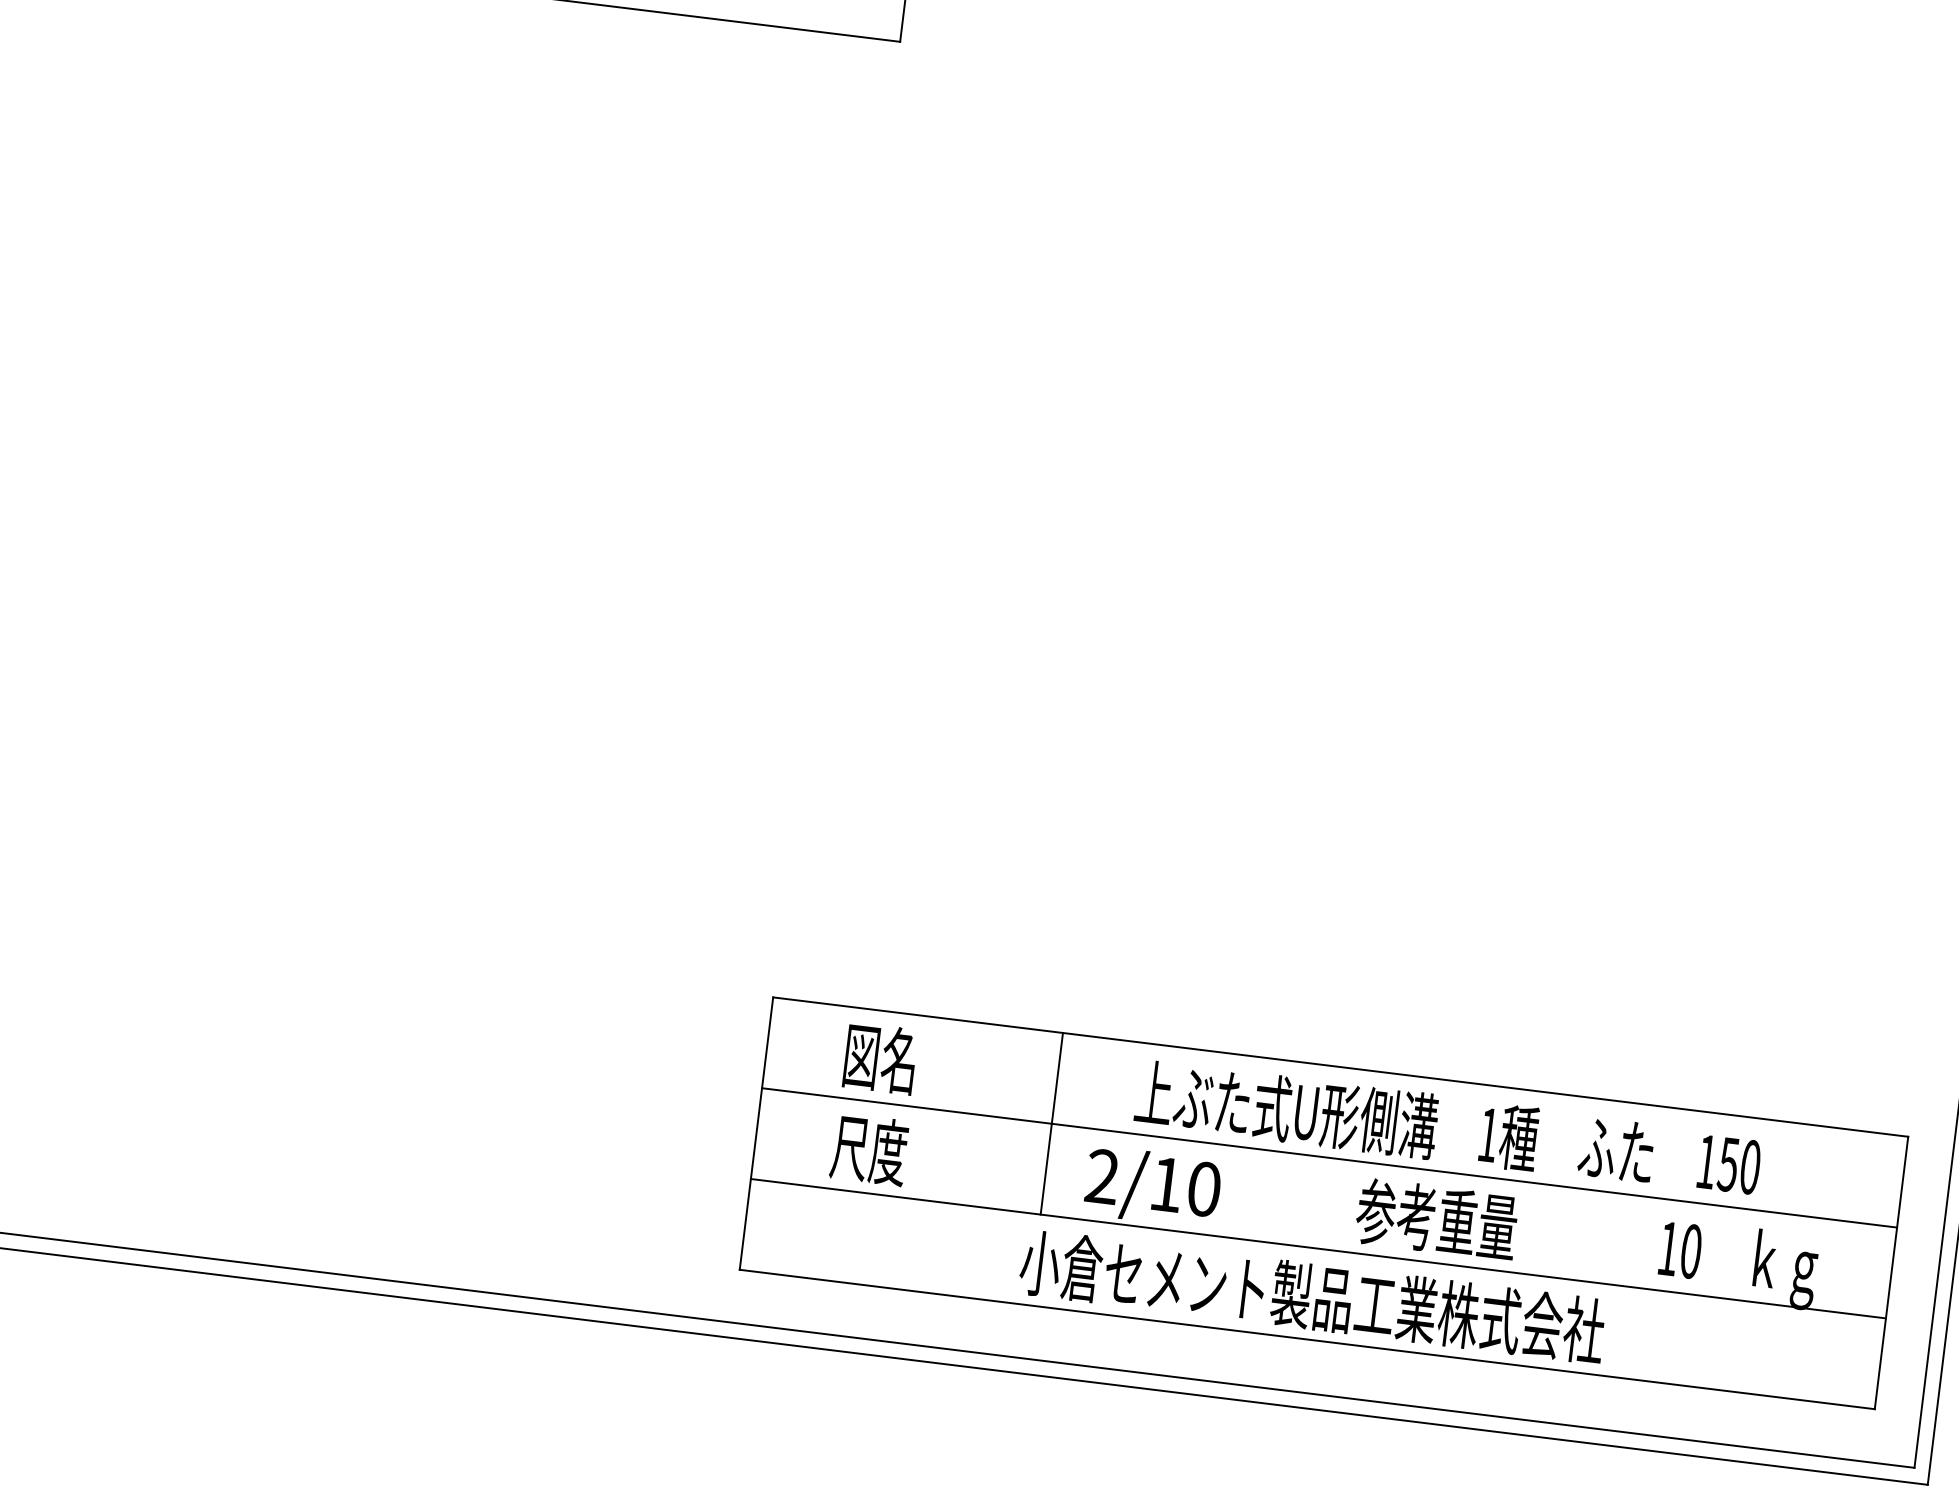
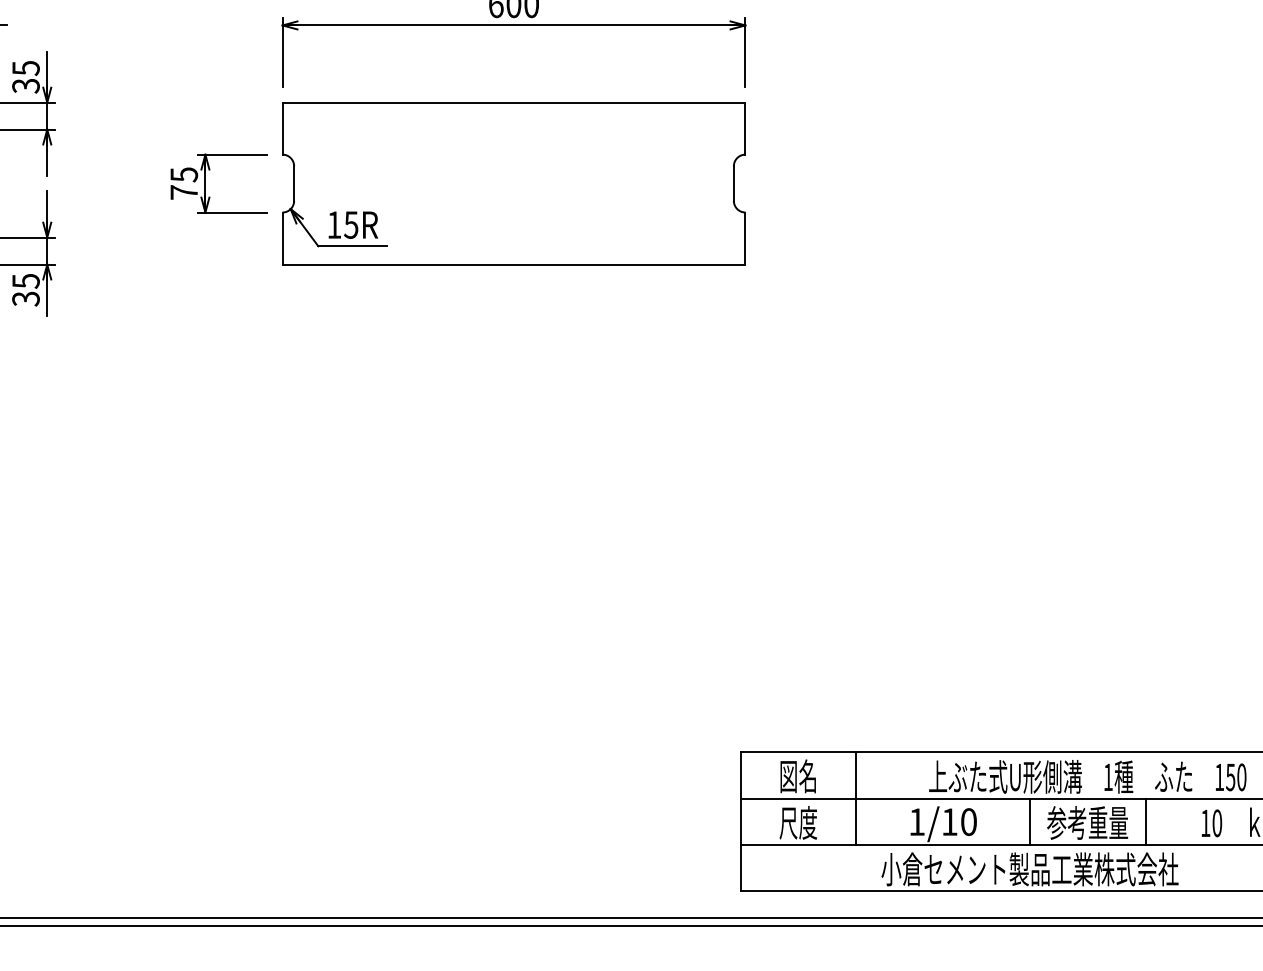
line: (1052, 1123) -> (856, 798), moved
text: (1101, 1175) -> (916, 821), 2/10 -> 1/10
line: (1323, 1202) -> (1029, 821), added
line: (1550, 1230) -> (1145, 821), added

